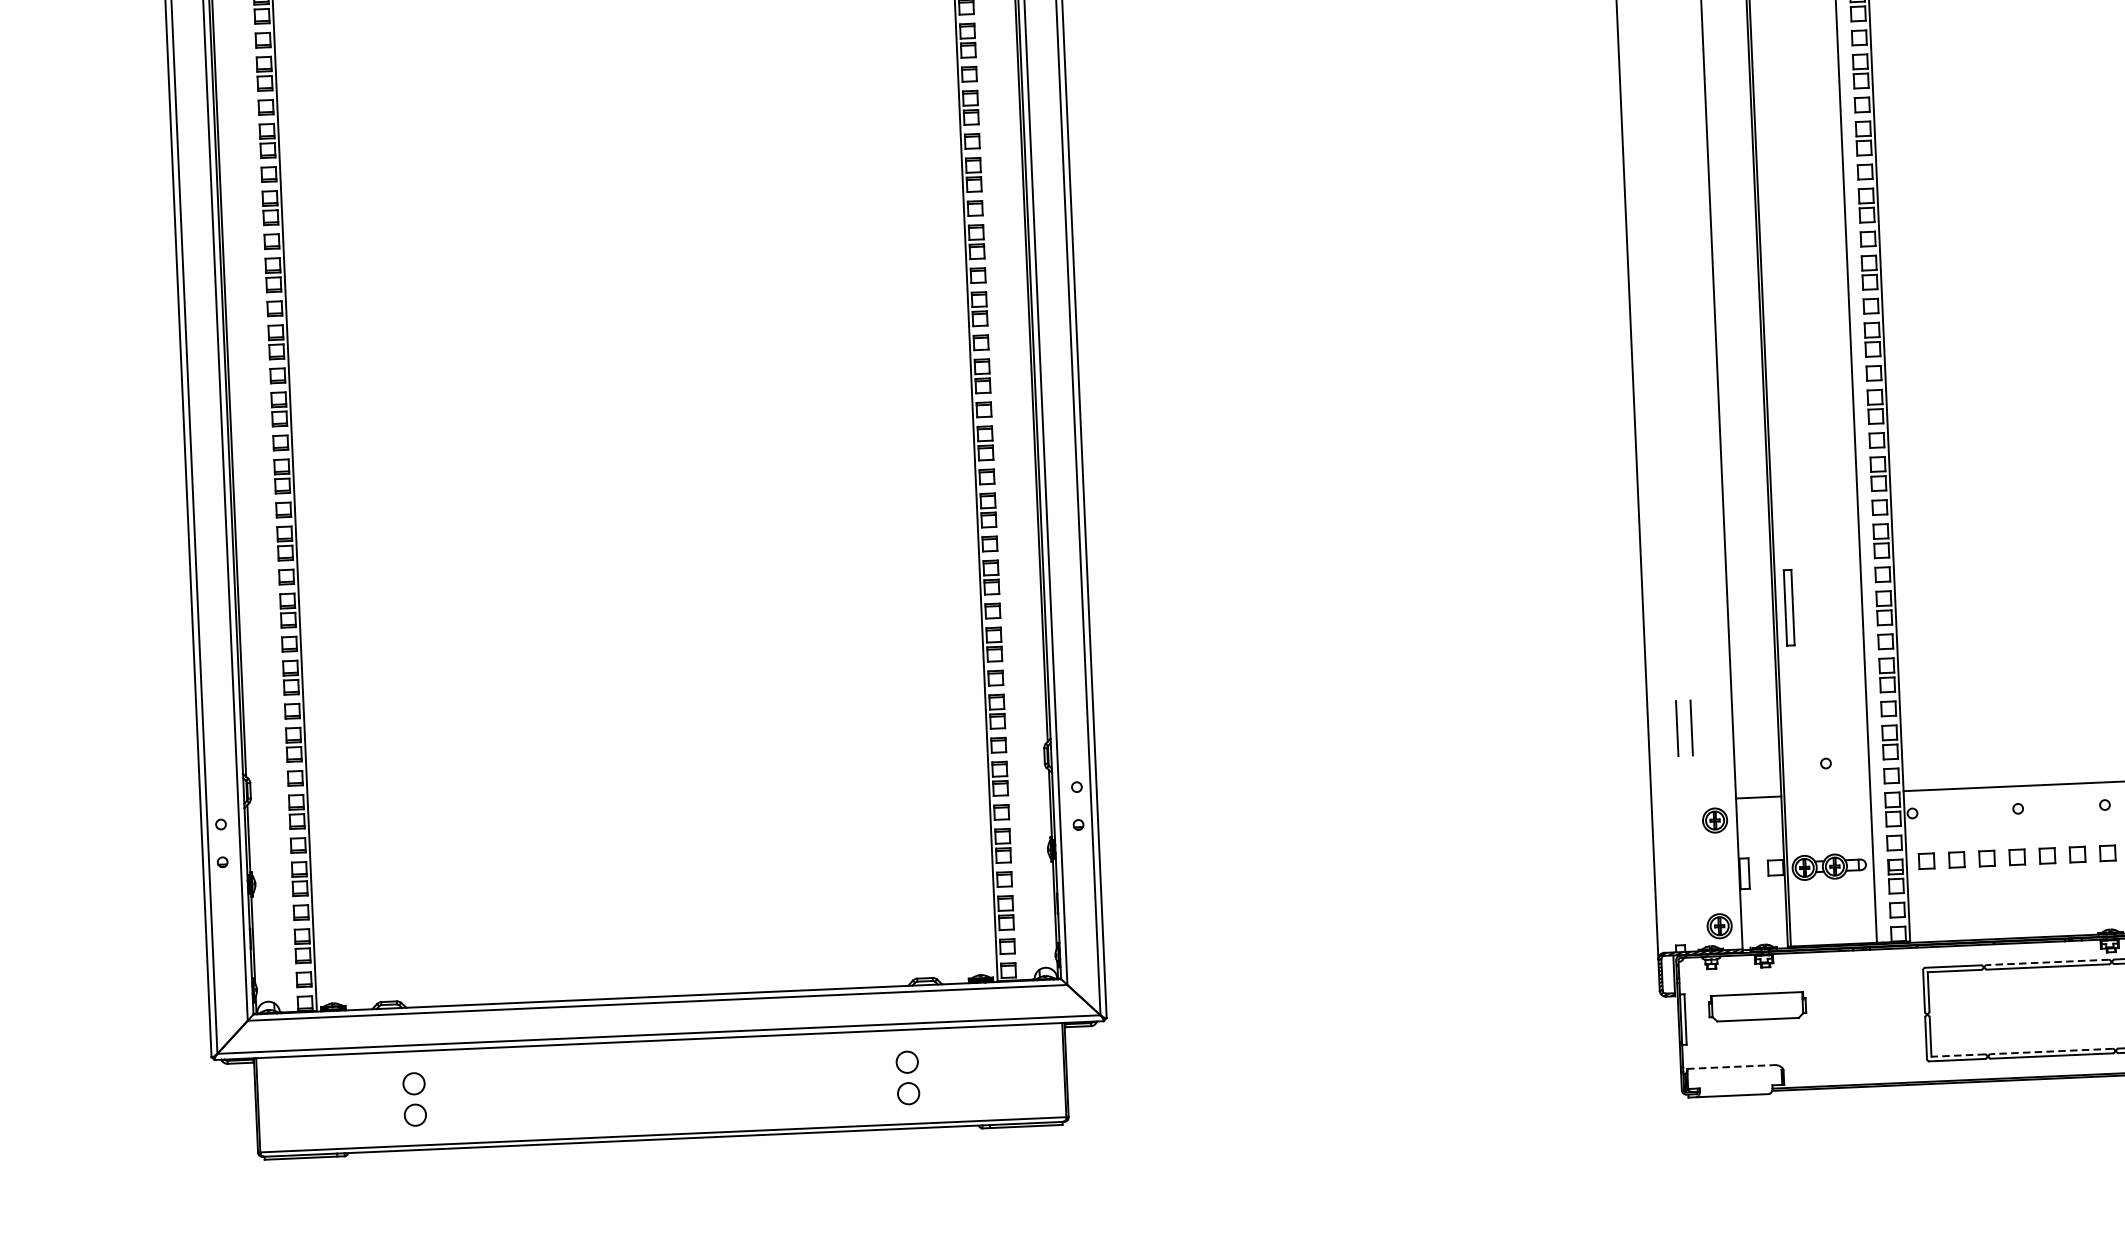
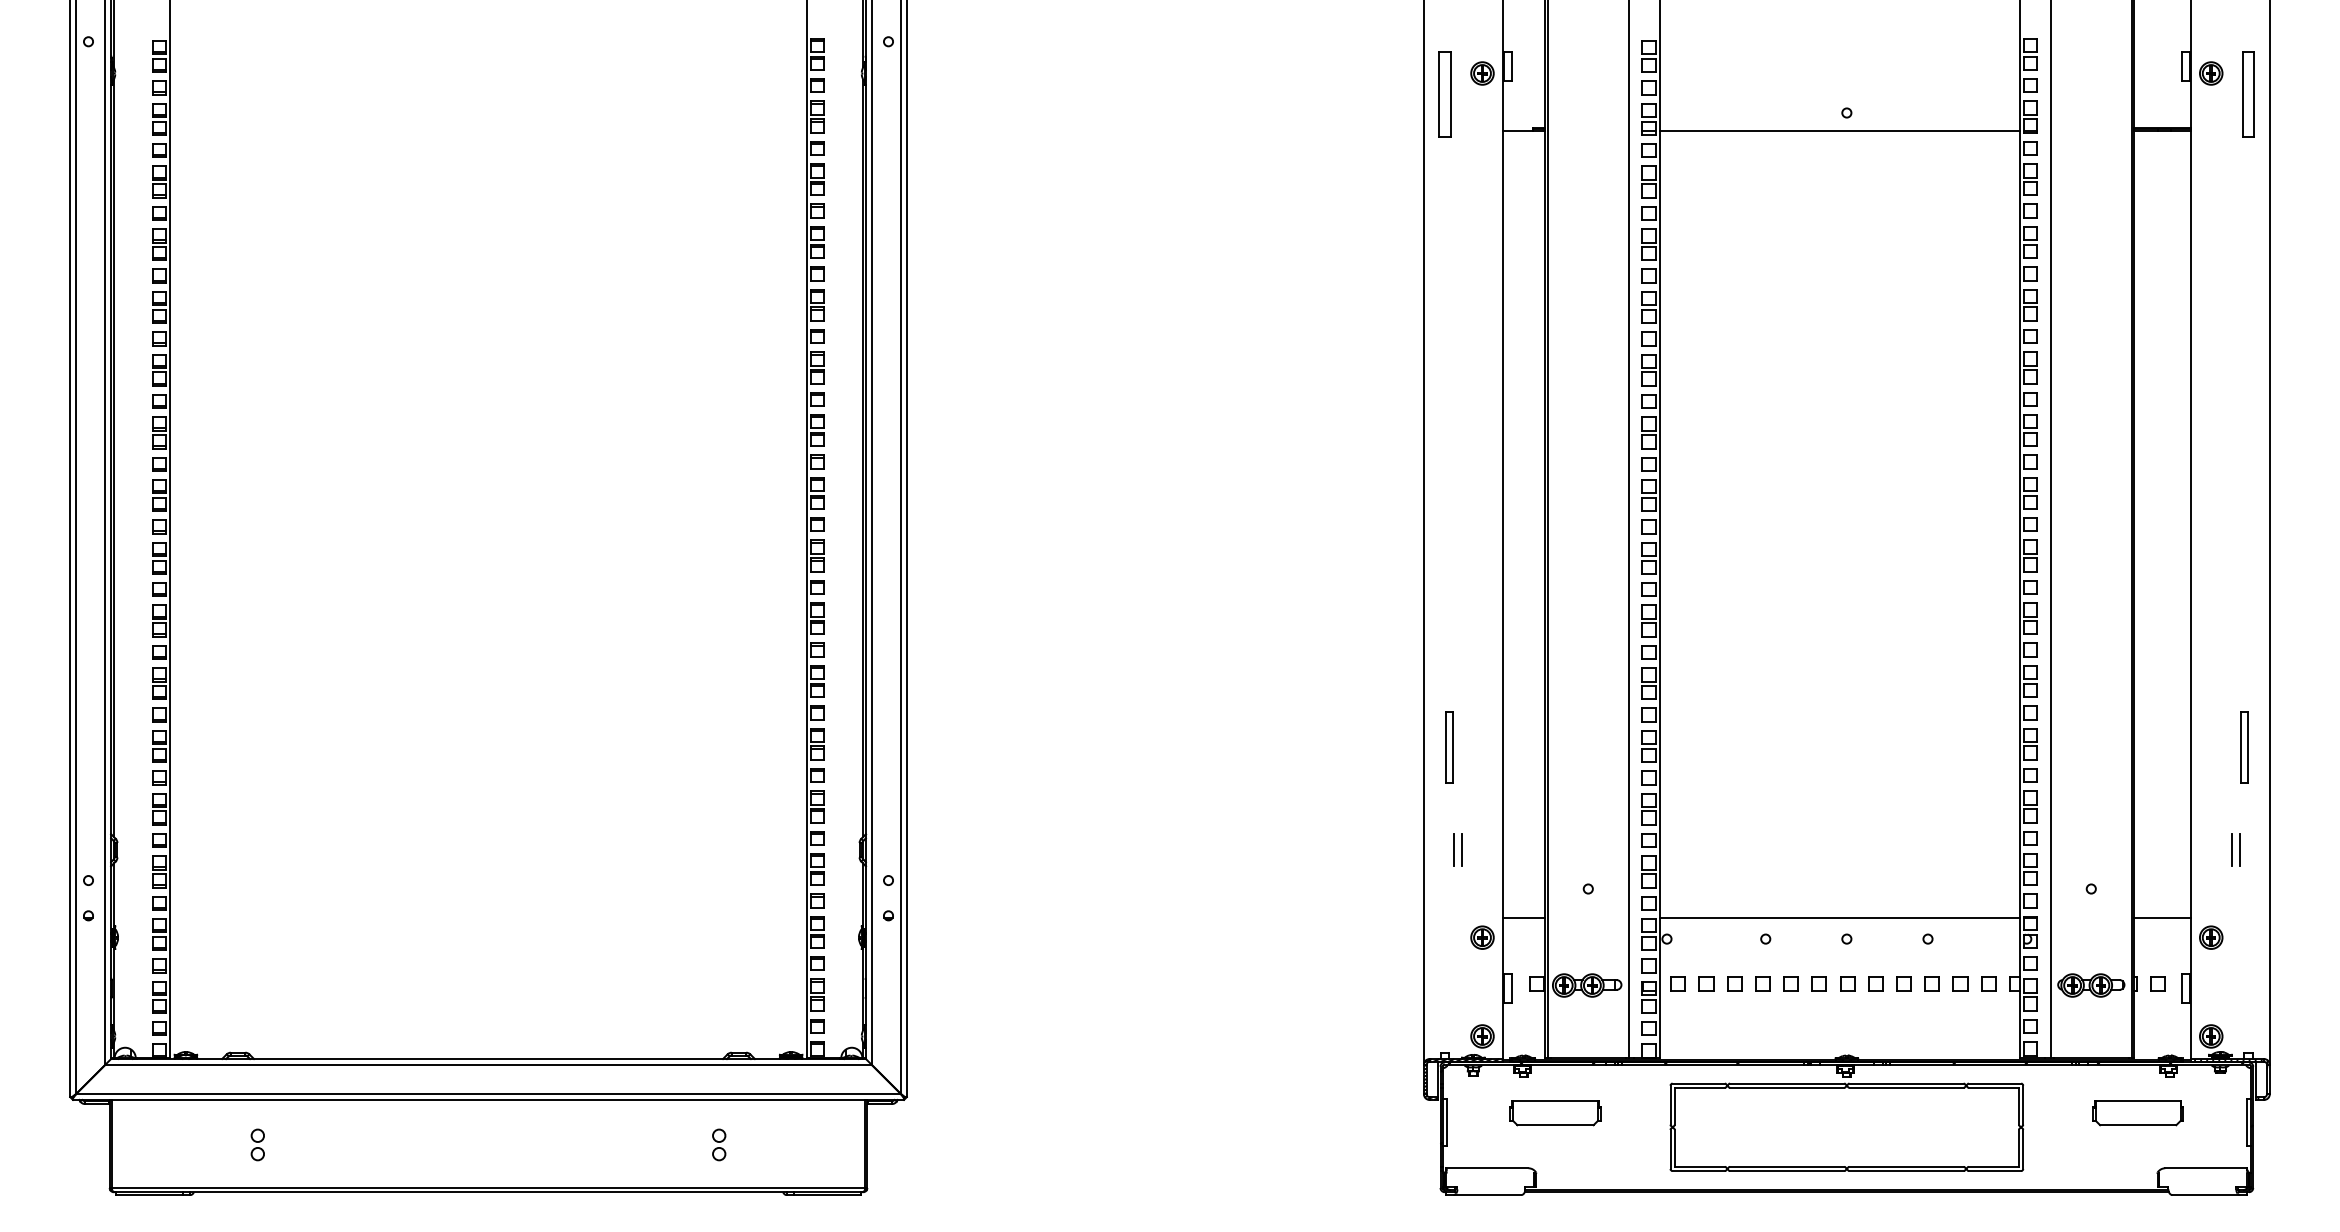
part: (1789, 608) -> (1449, 747), moved
part: (1684, 727) -> (1457, 849), size x0.62
line: (2047, 962) -> (1786, 1083), dashed -> solid
part: (1757, 1007) -> (1555, 1113), moved
line: (2051, 1051) -> (1786, 1166), dashed -> solid
line: (1957, 1055) -> (1699, 1166), dashed -> solid
line: (1731, 1067) -> (1487, 1168), dashed -> solid
part: (908, 1077) -> (719, 1144), size x0.62
part: (414, 1099) -> (257, 1144), size x0.62

